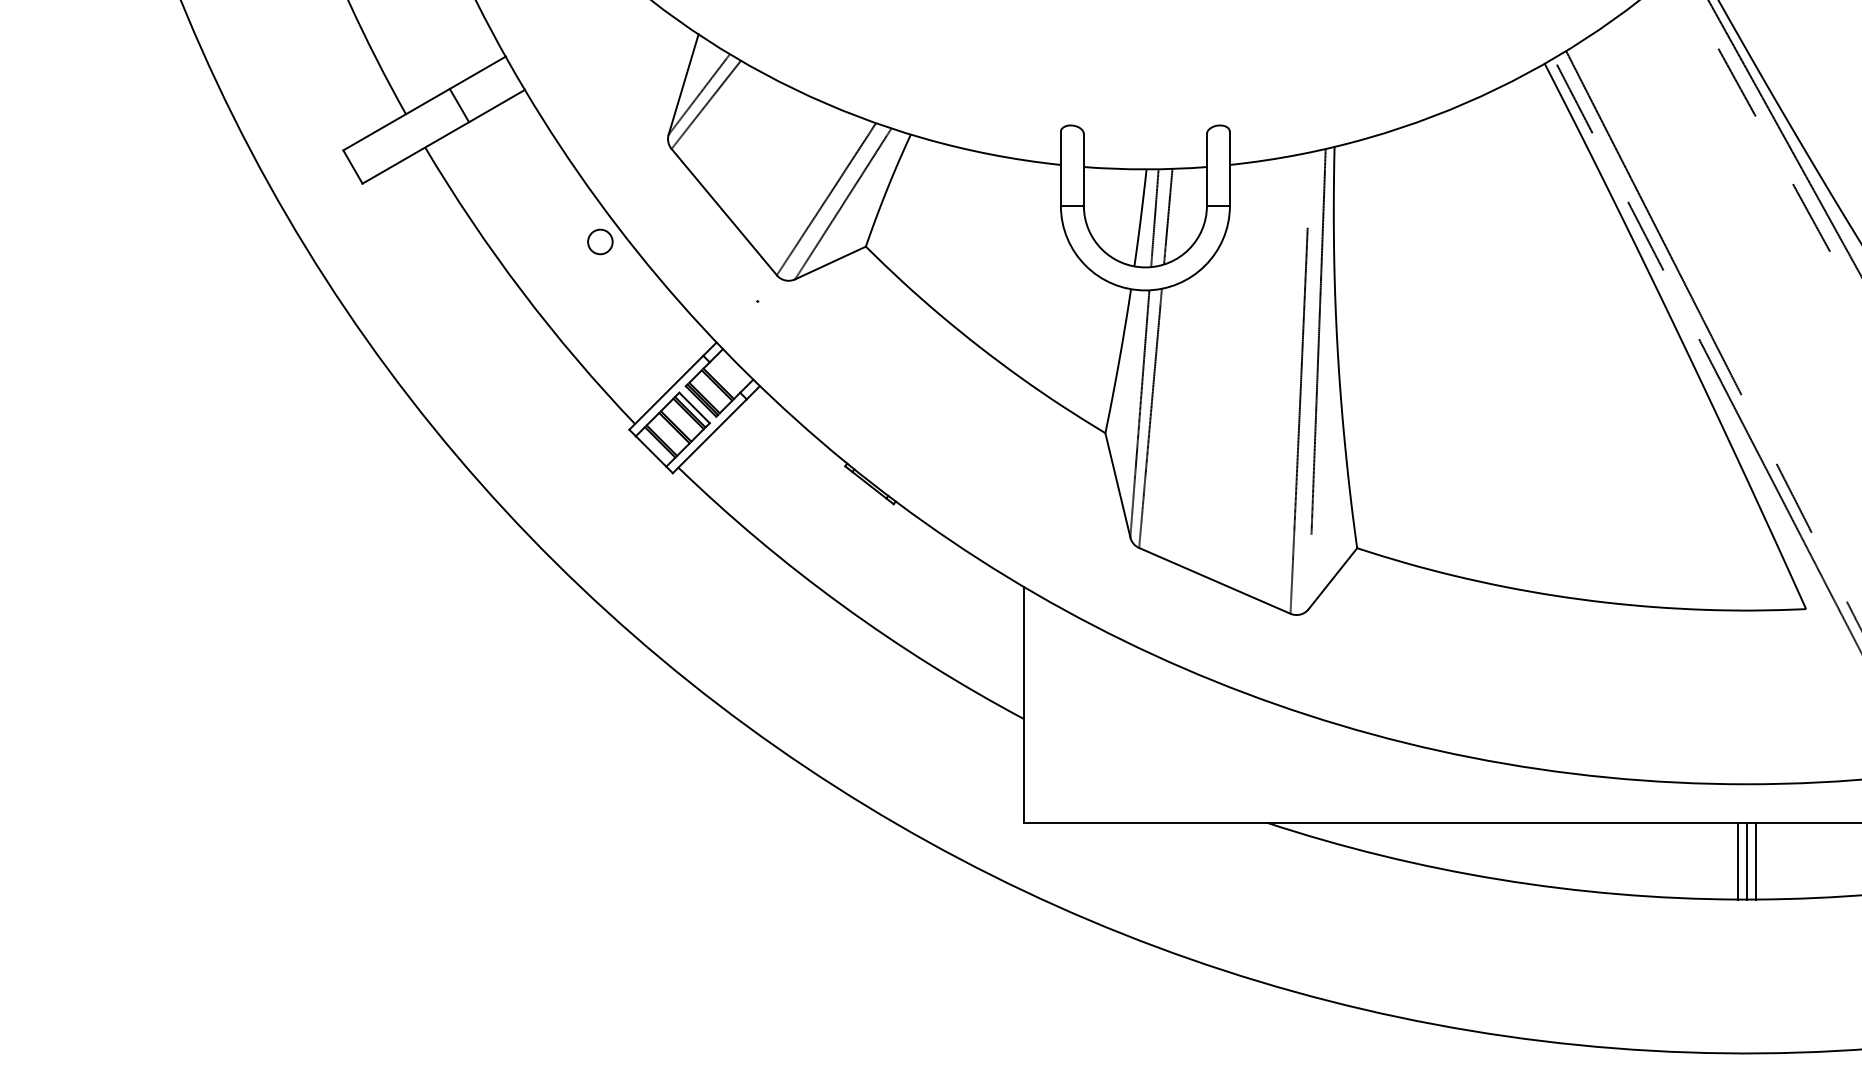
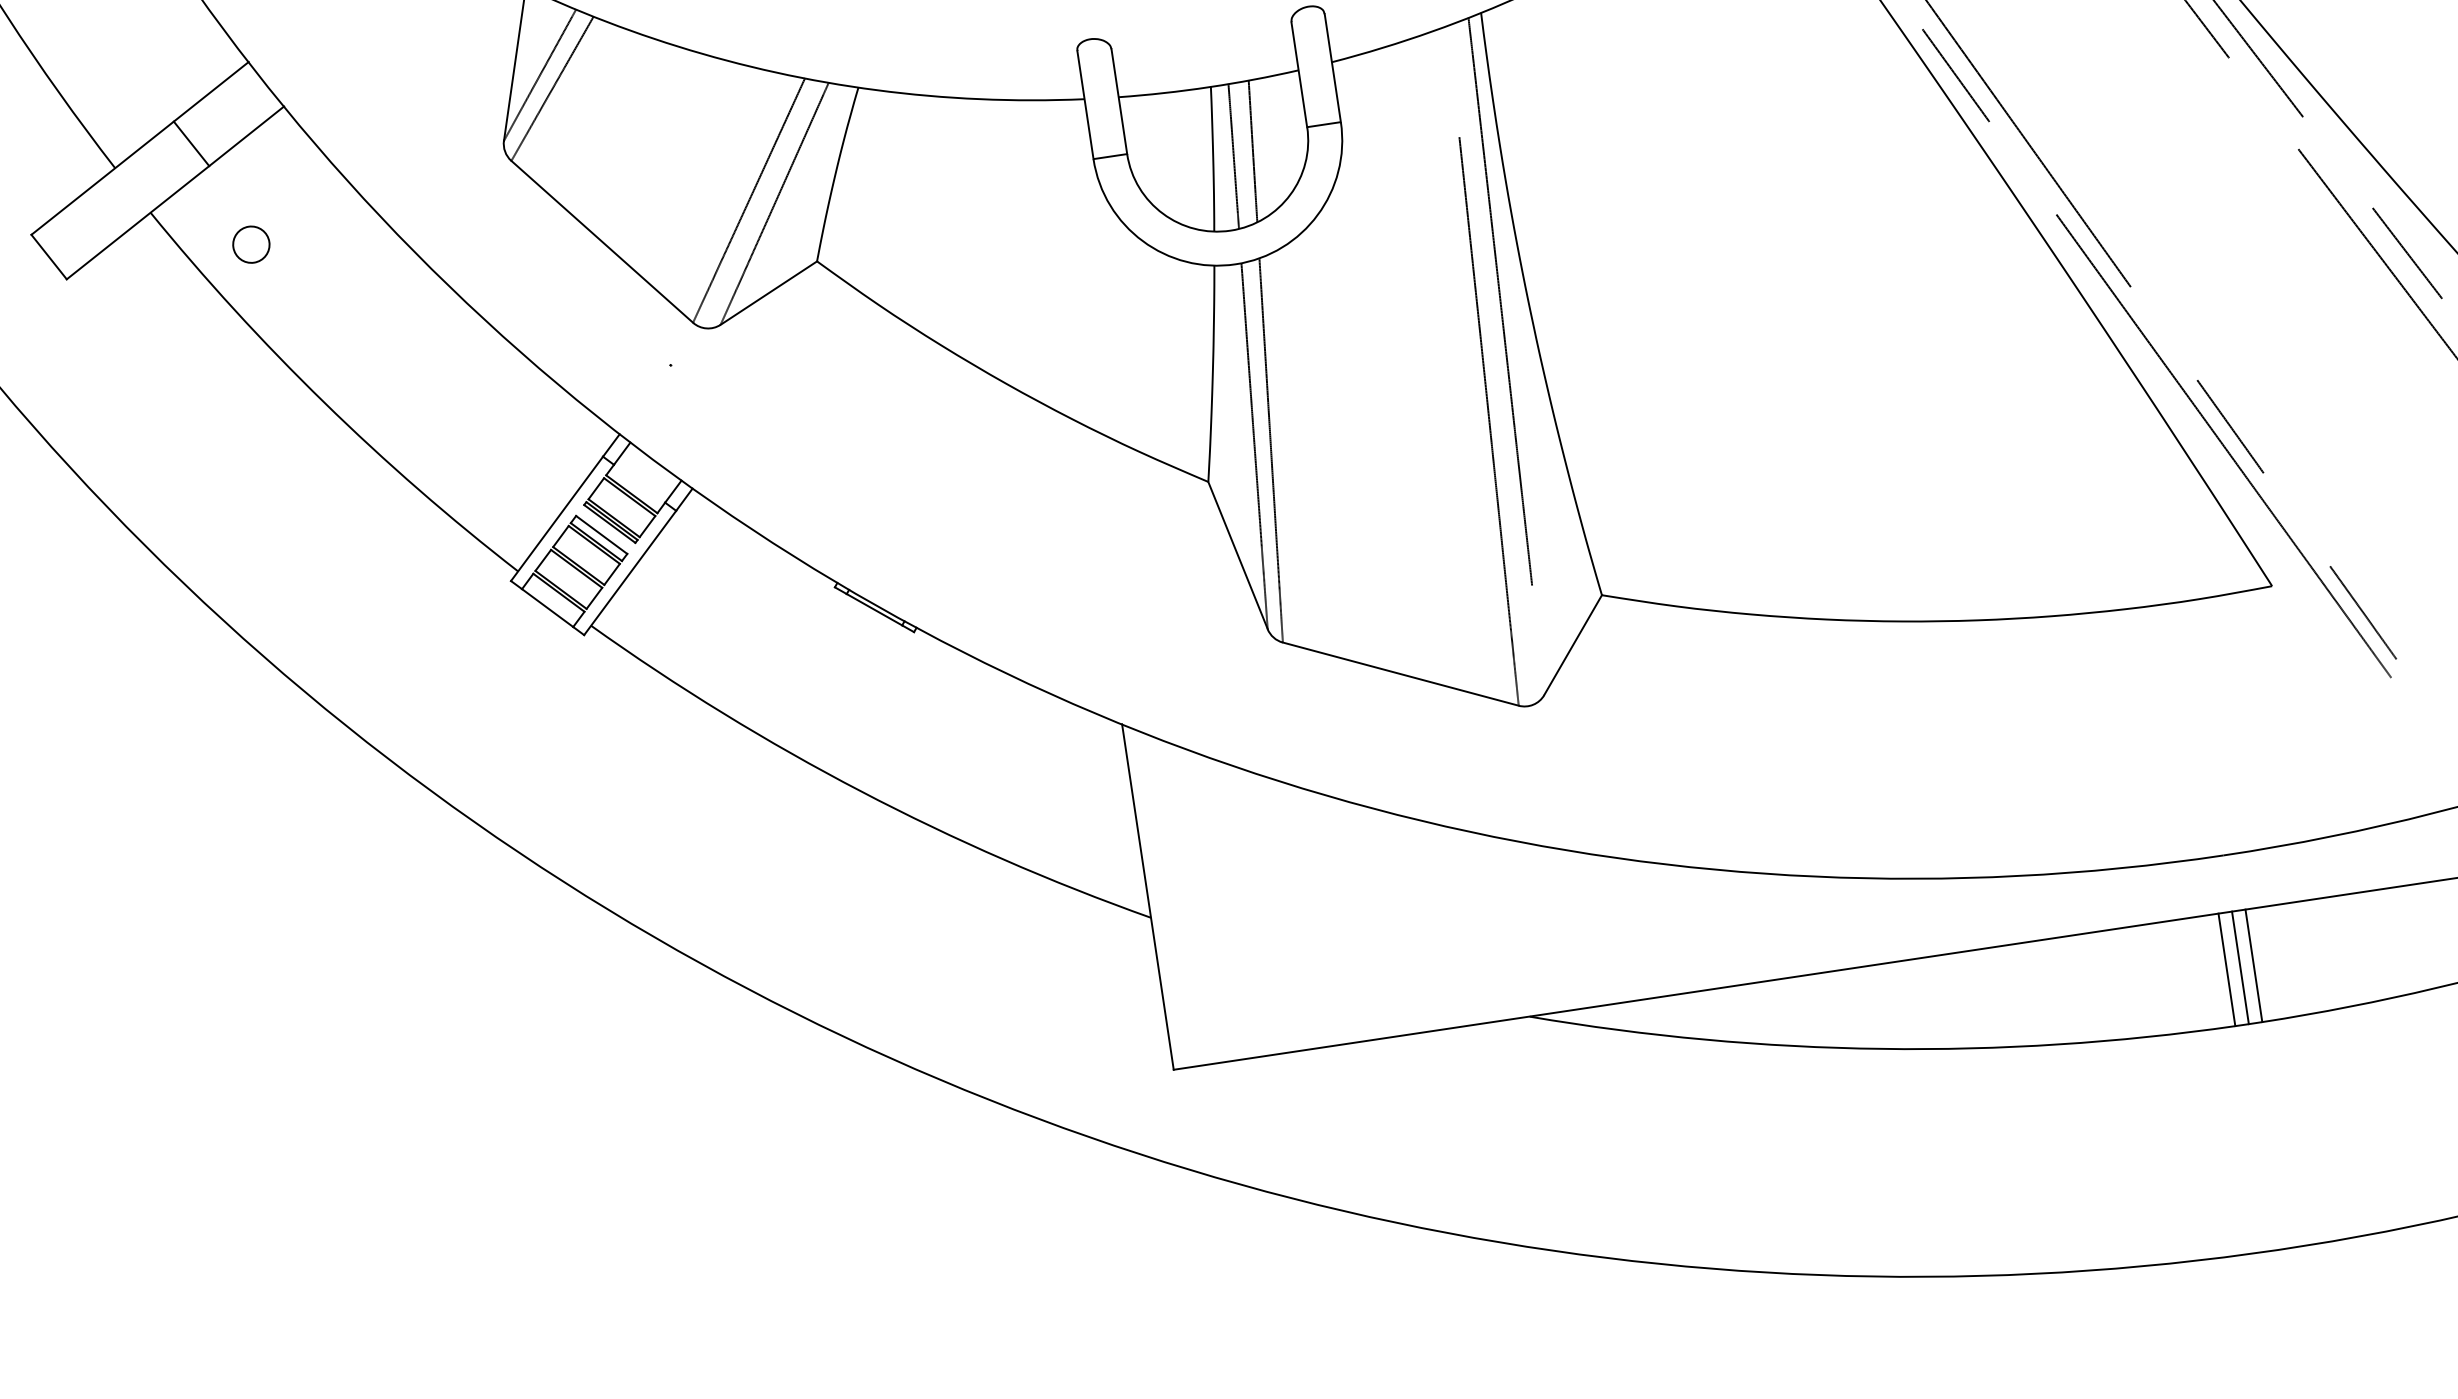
circle: (600, 241) -> (251, 243), moved

